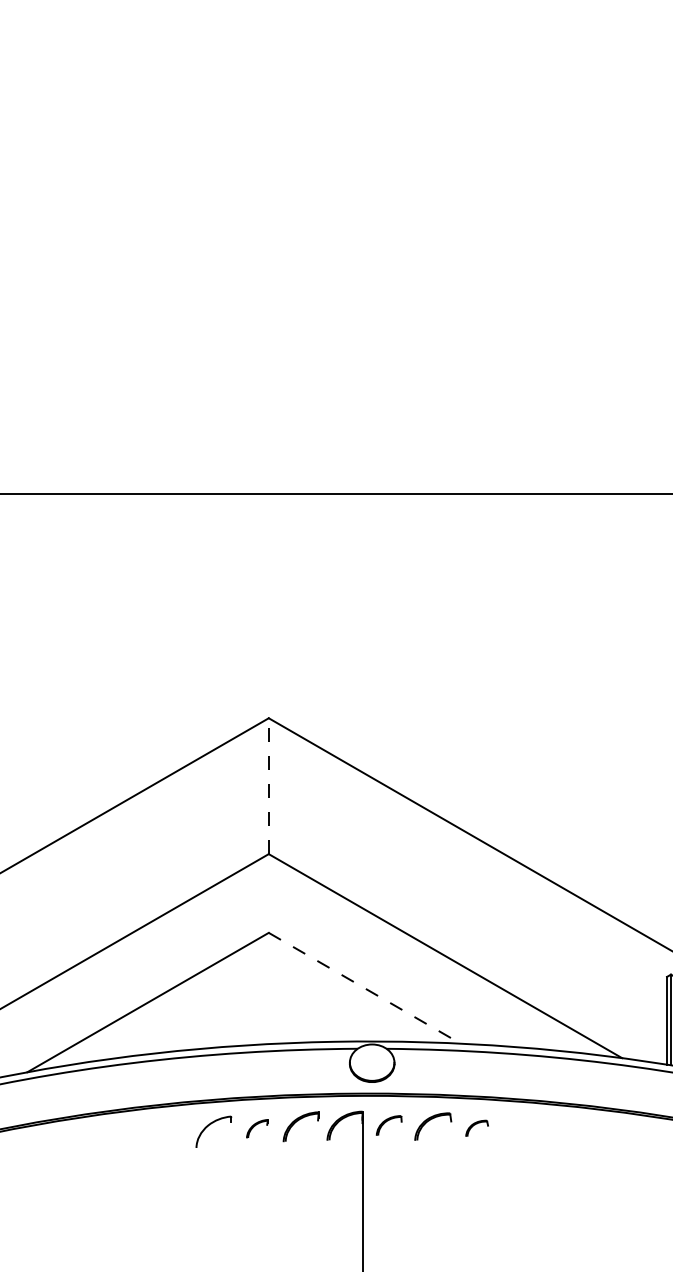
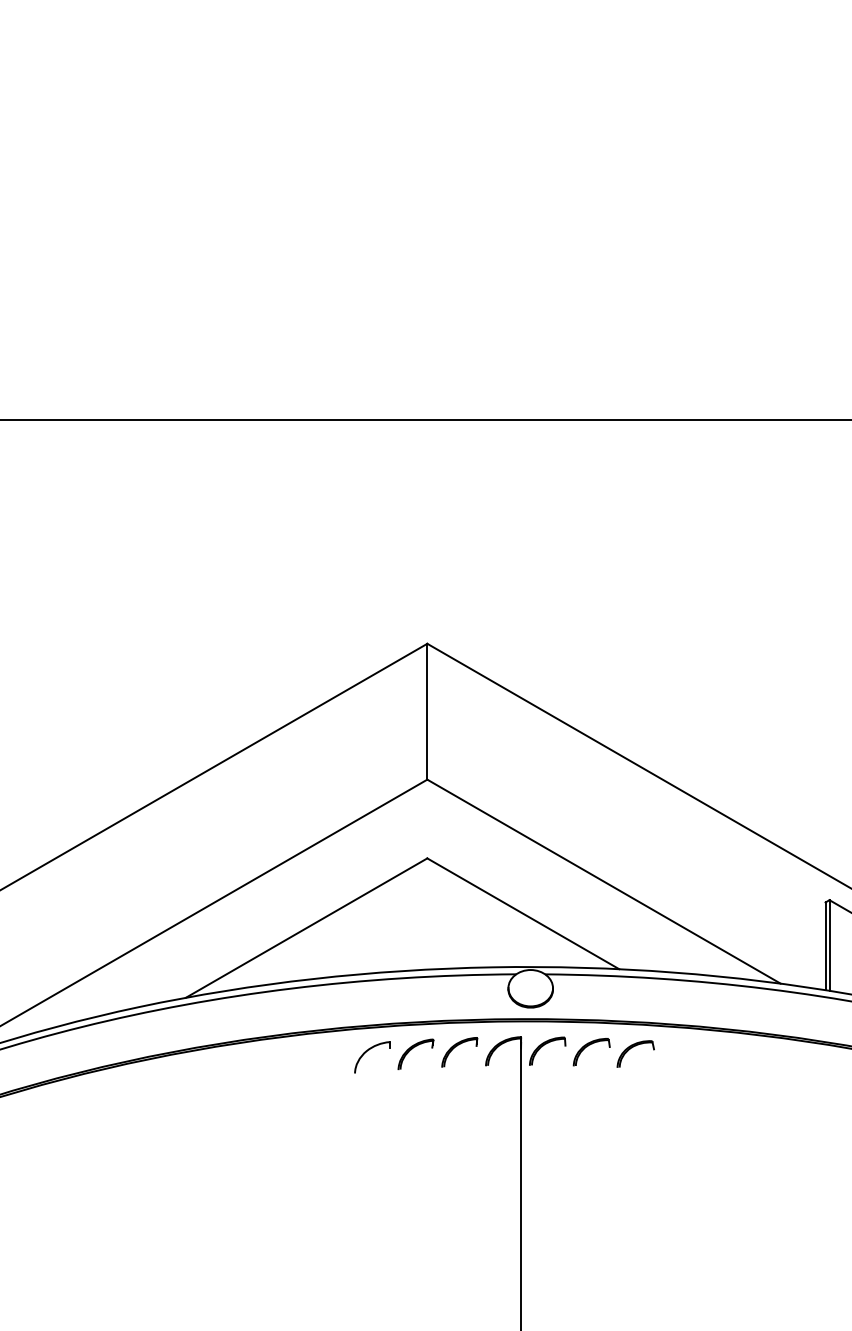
line: (268, 785) -> (427, 711), dashed -> solid
line: (364, 987) -> (523, 913), dashed -> solid
part: (388, 1124) -> (547, 1050), size x1.43
part: (476, 1127) -> (635, 1053), size x1.67
part: (256, 1128) -> (415, 1054), size x1.67

